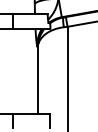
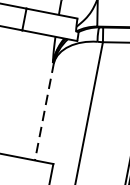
line: (37, 80) -> (43, 112), solid -> dashed

